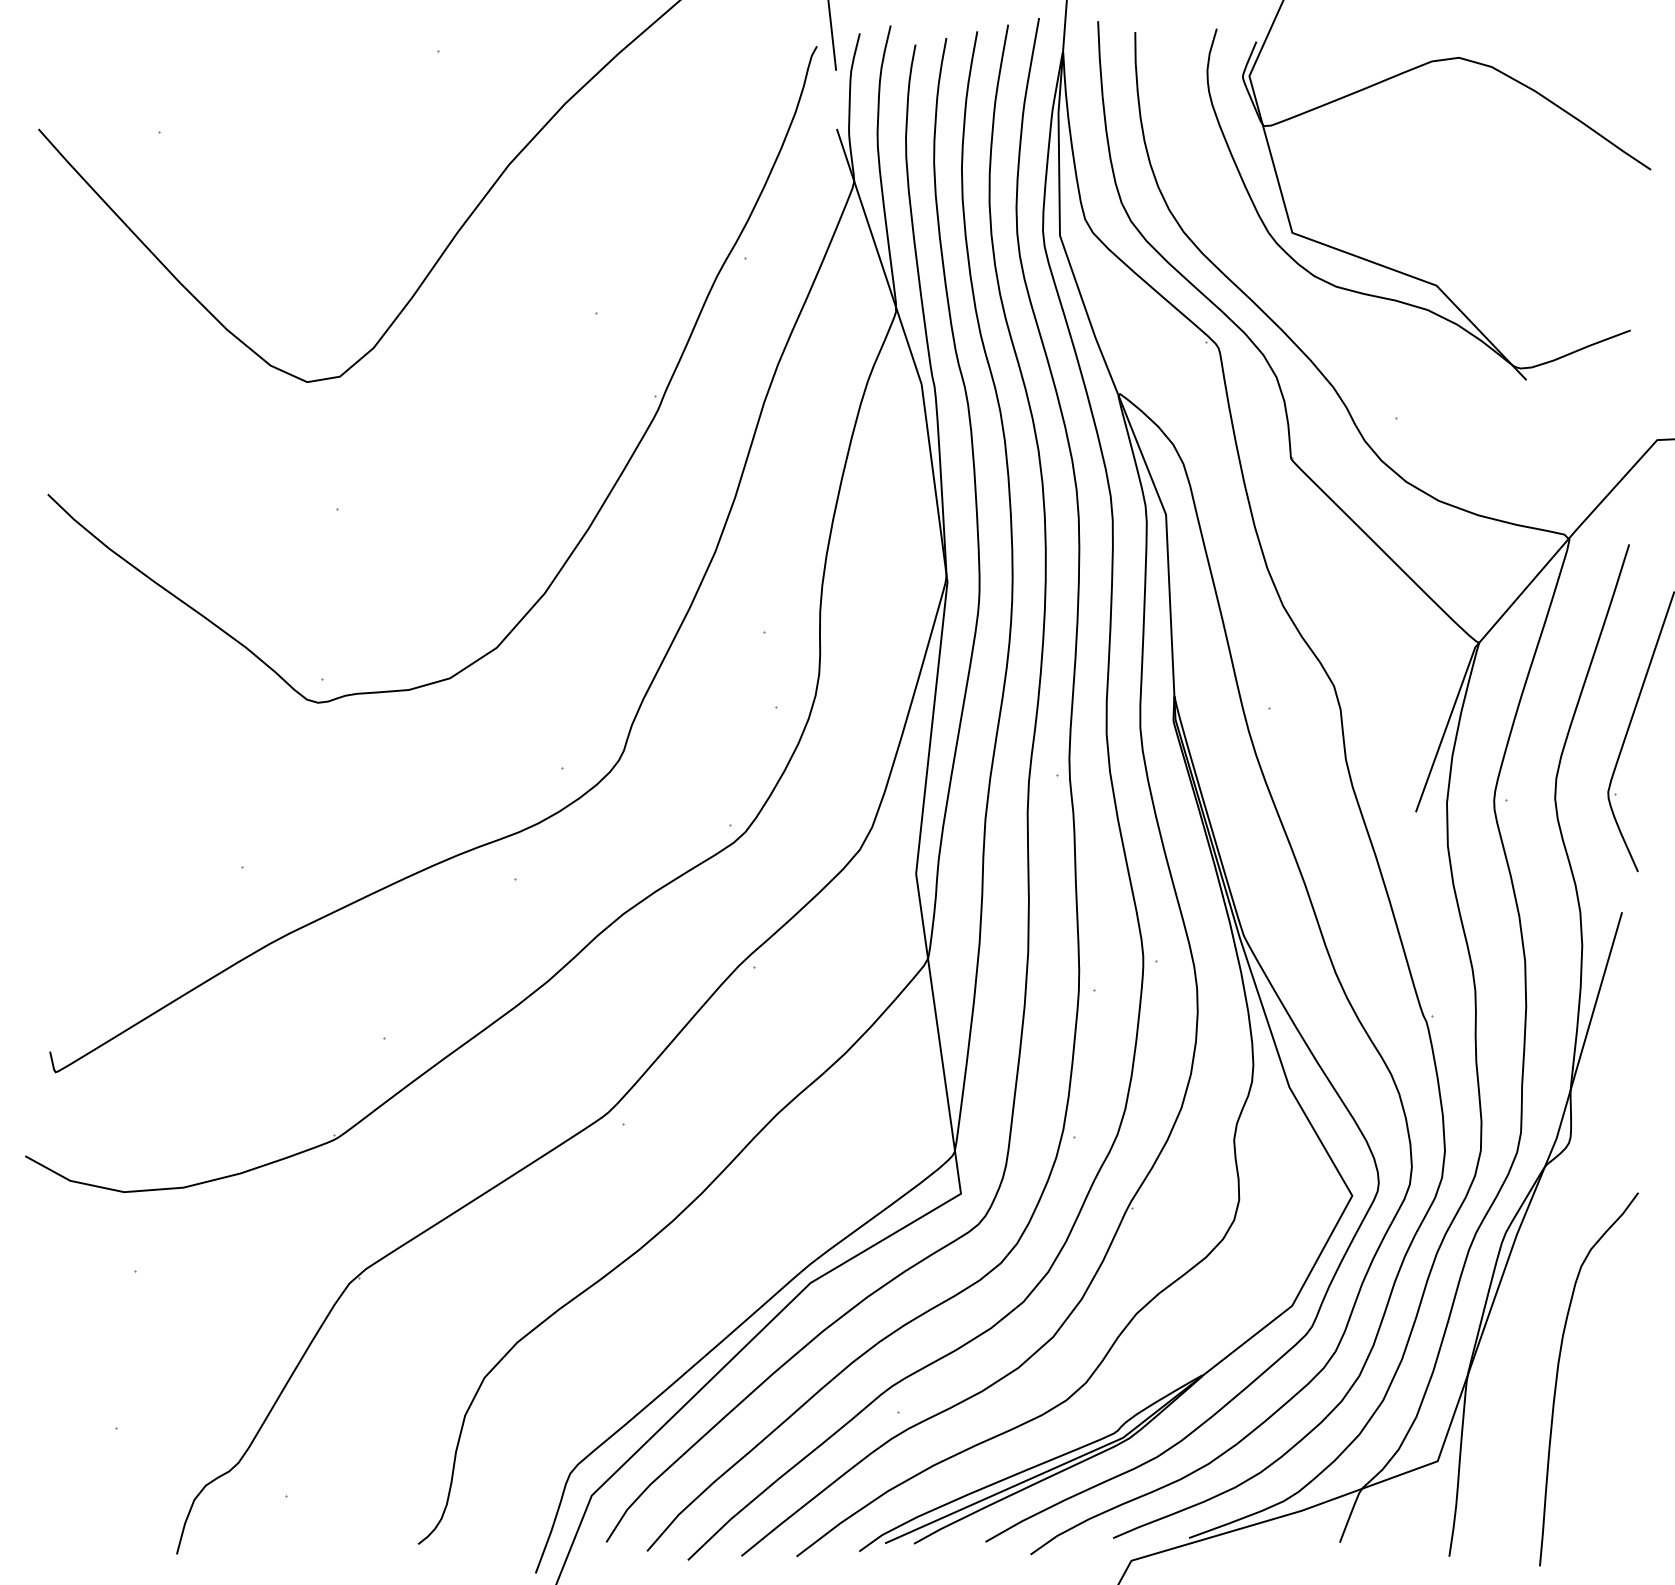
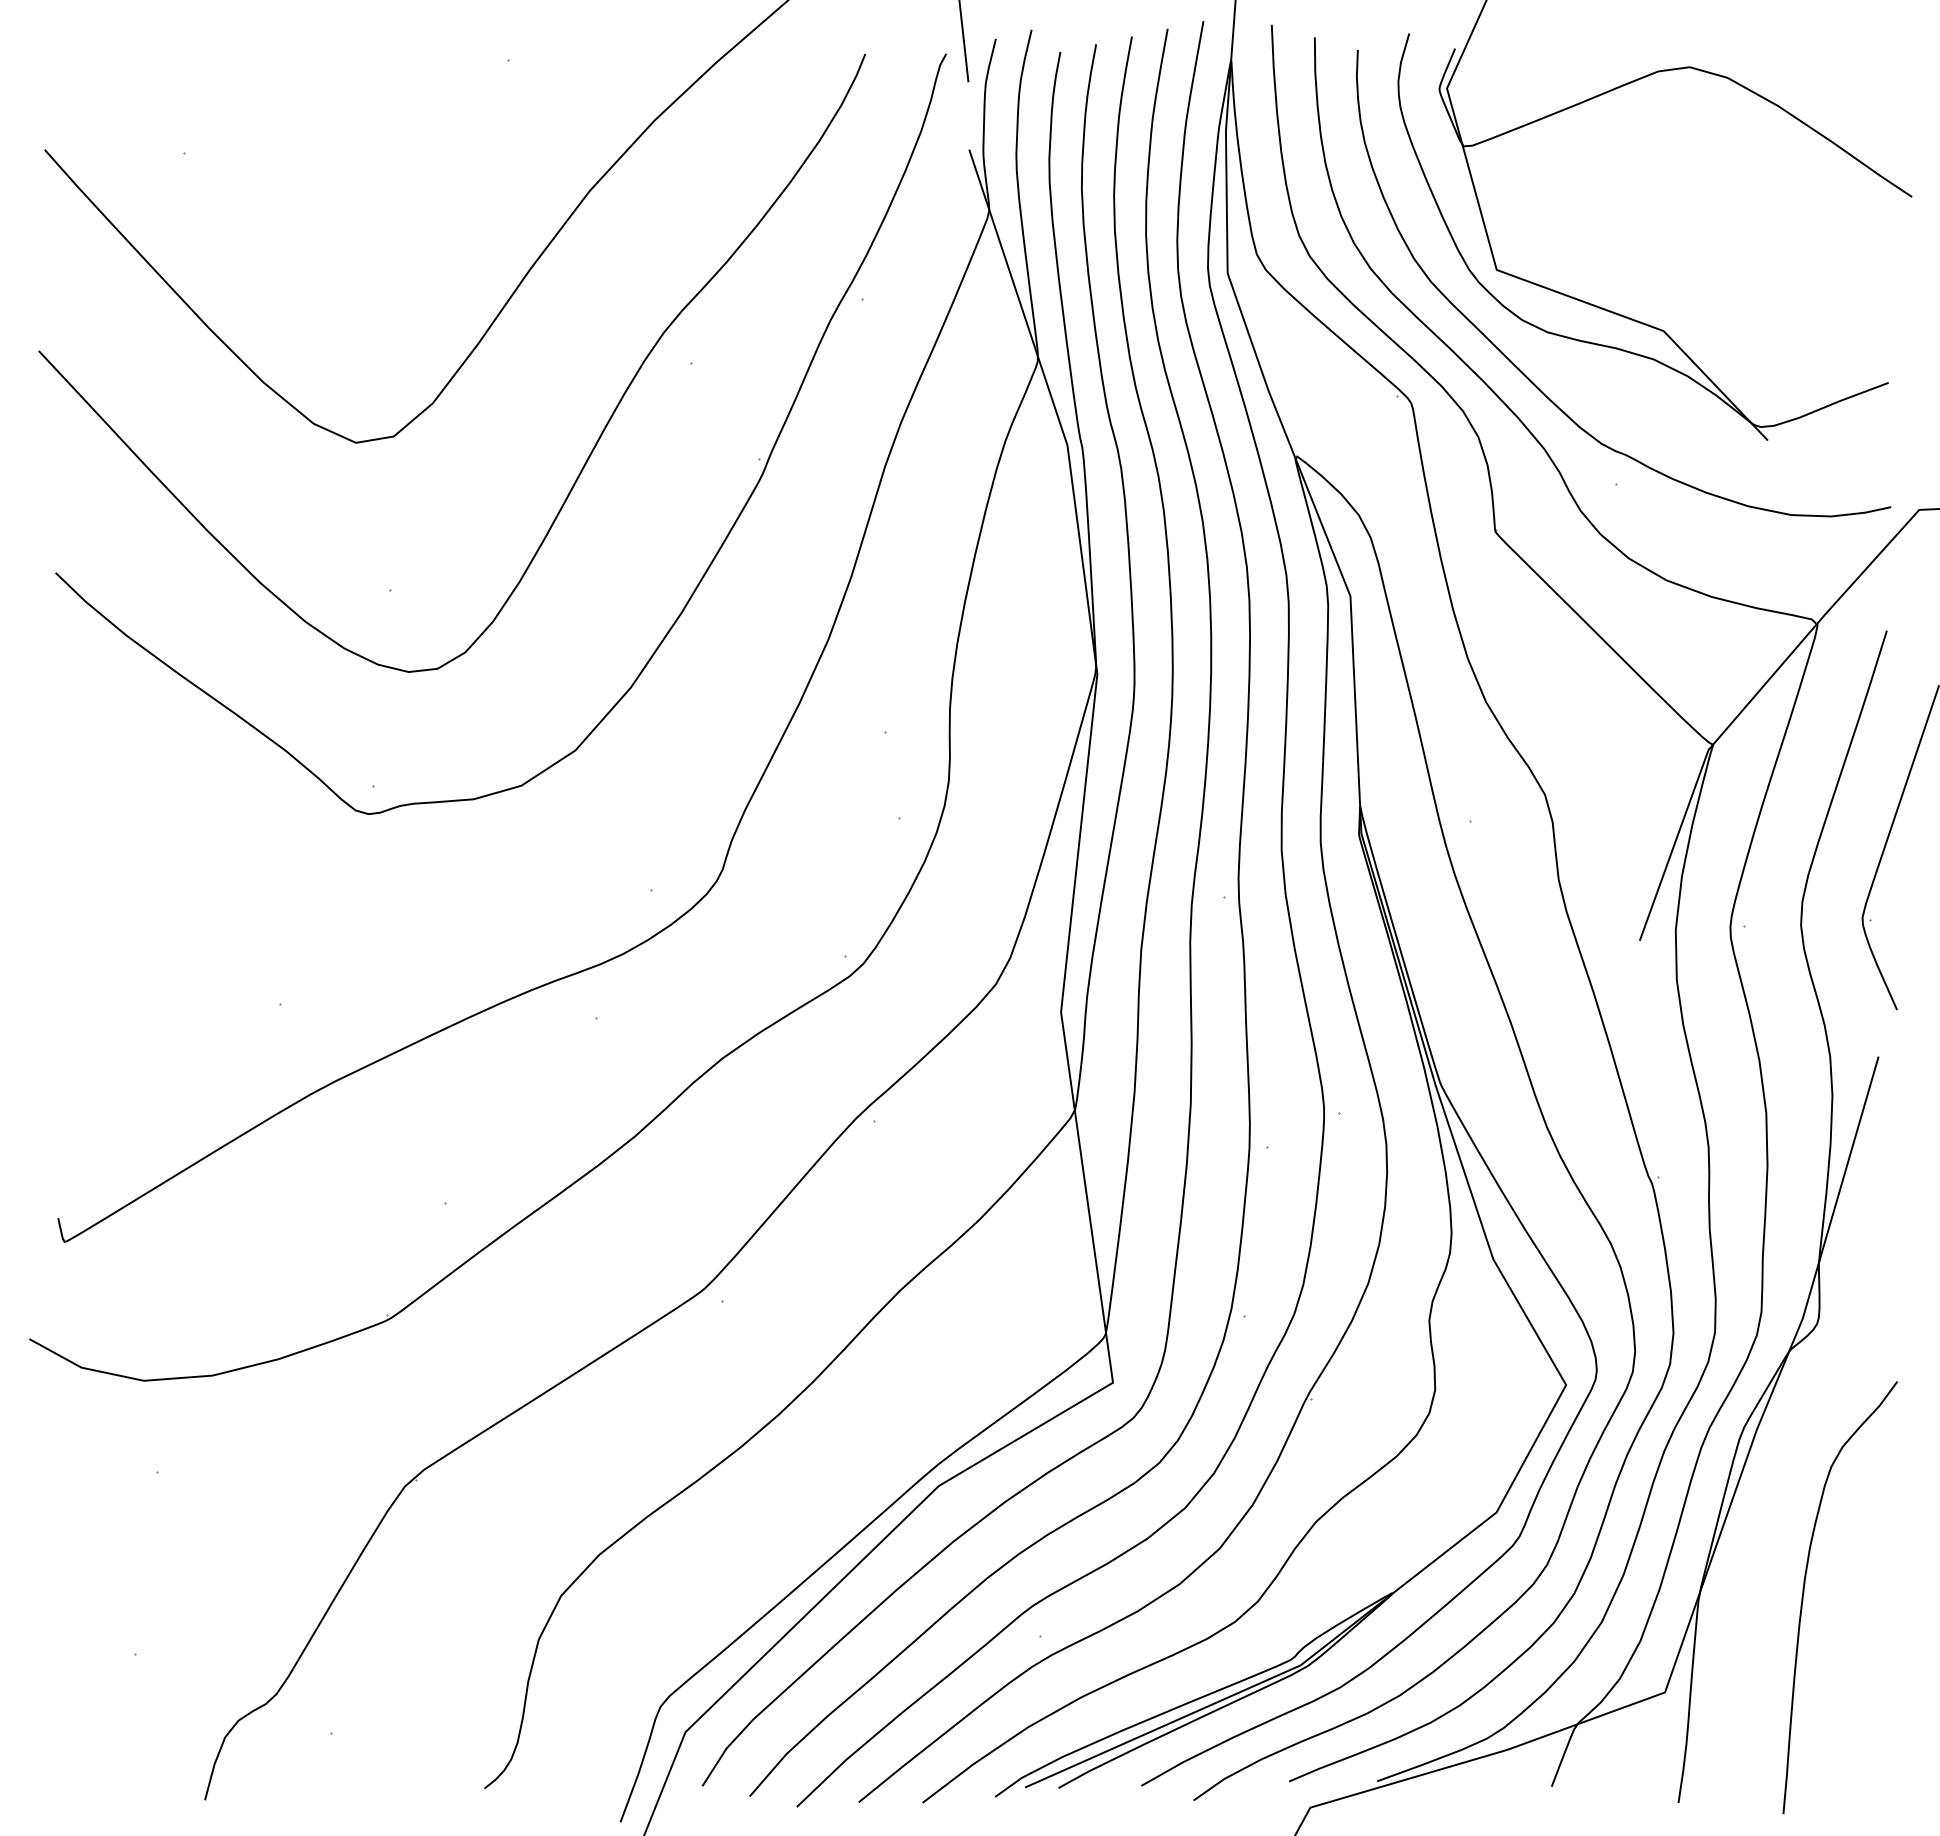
curve: (1319, 325) -> (1528, 377), added
curve: (516, 377) -> (598, 437), added

